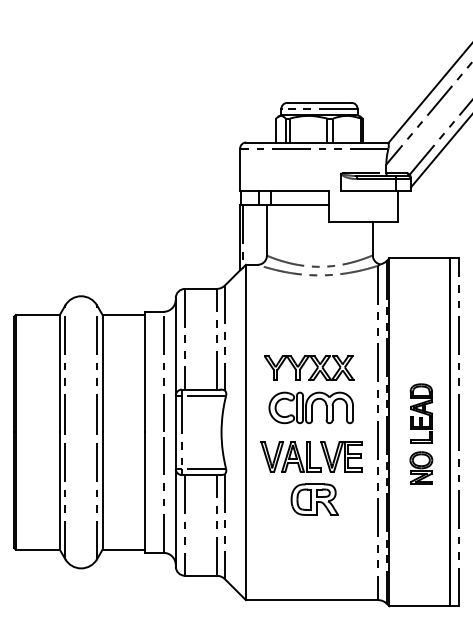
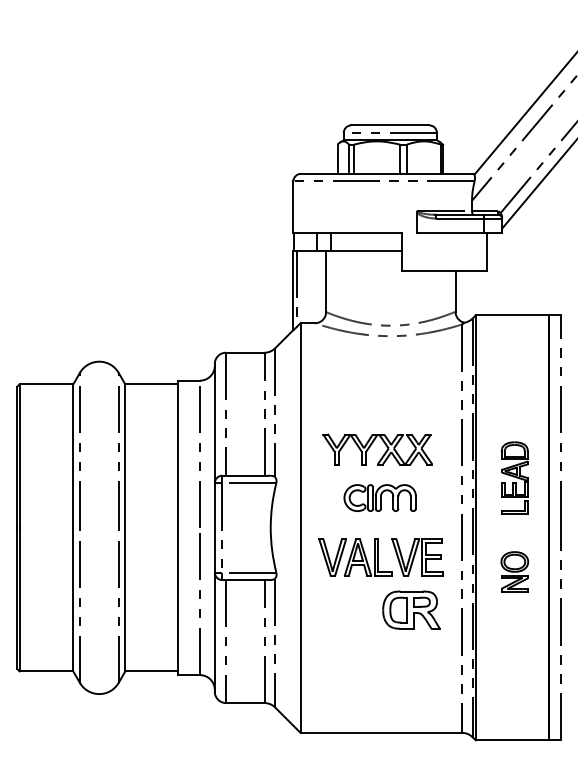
part: (310, 407) -> (379, 497), size x0.7
part: (420, 413) -> (513, 477), moved
part: (314, 499) -> (411, 609), moved

